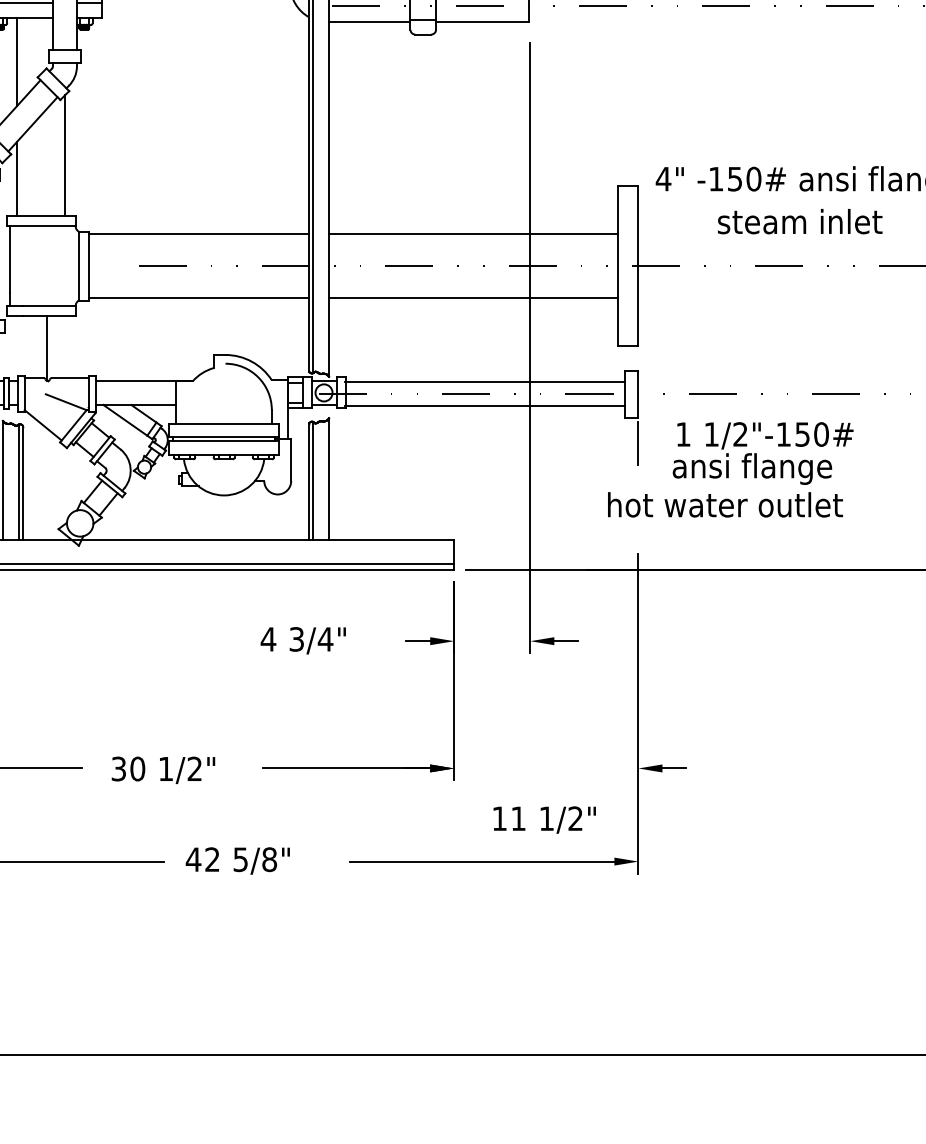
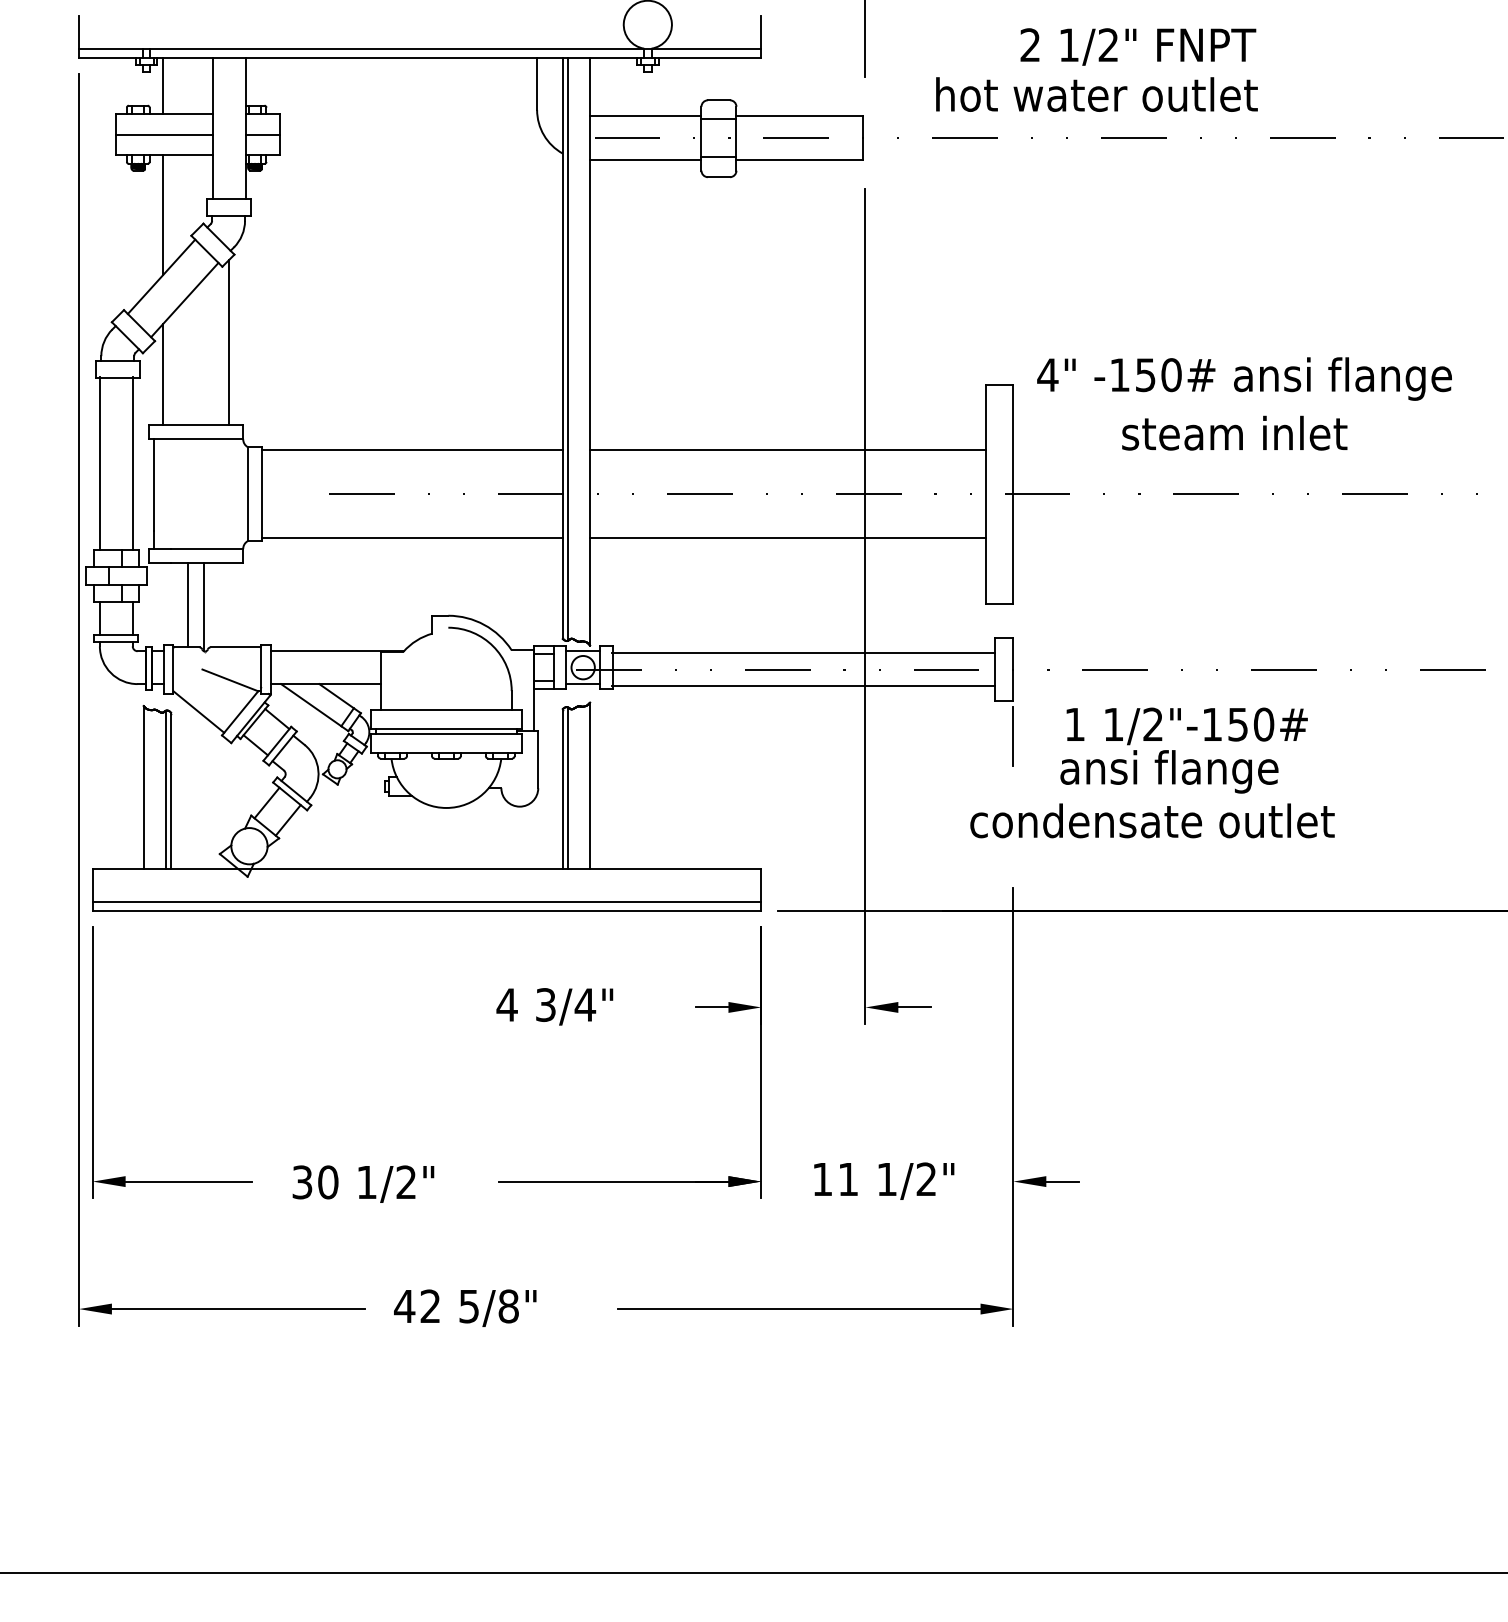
line: (34, 347) -> (187, 605), added
text: (740, 504) -> (1152, 820), hot water outlet -> condensate outlet
text: (544, 819) -> (884, 1180), moved

